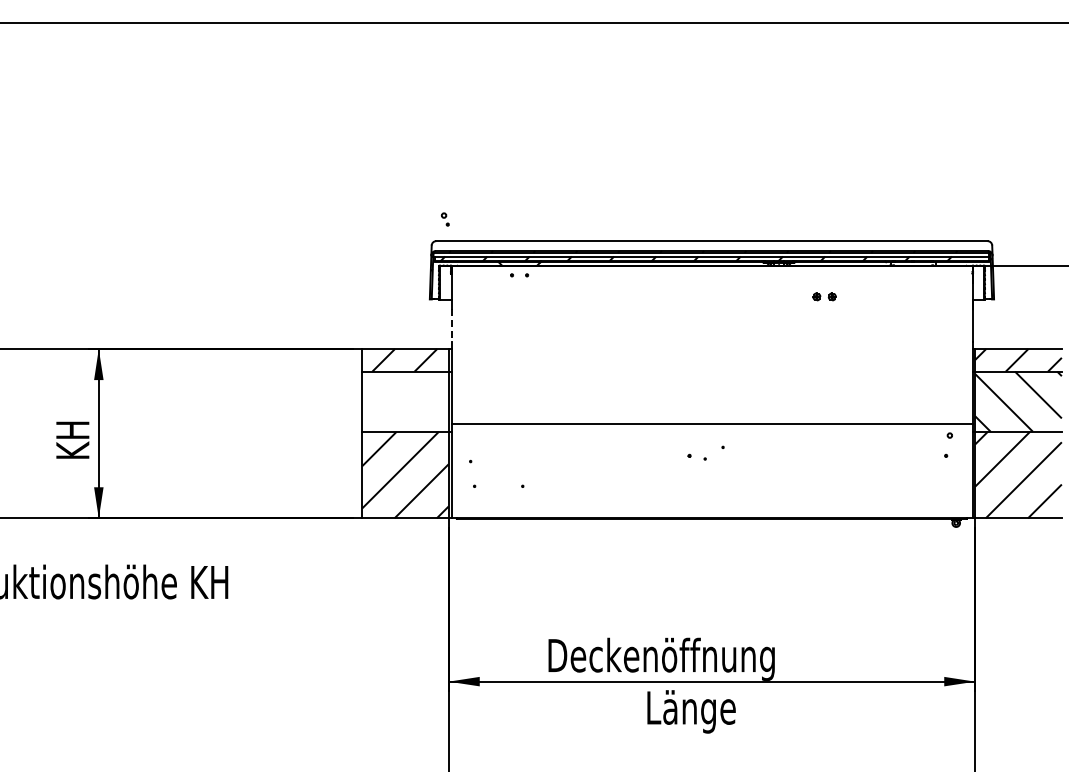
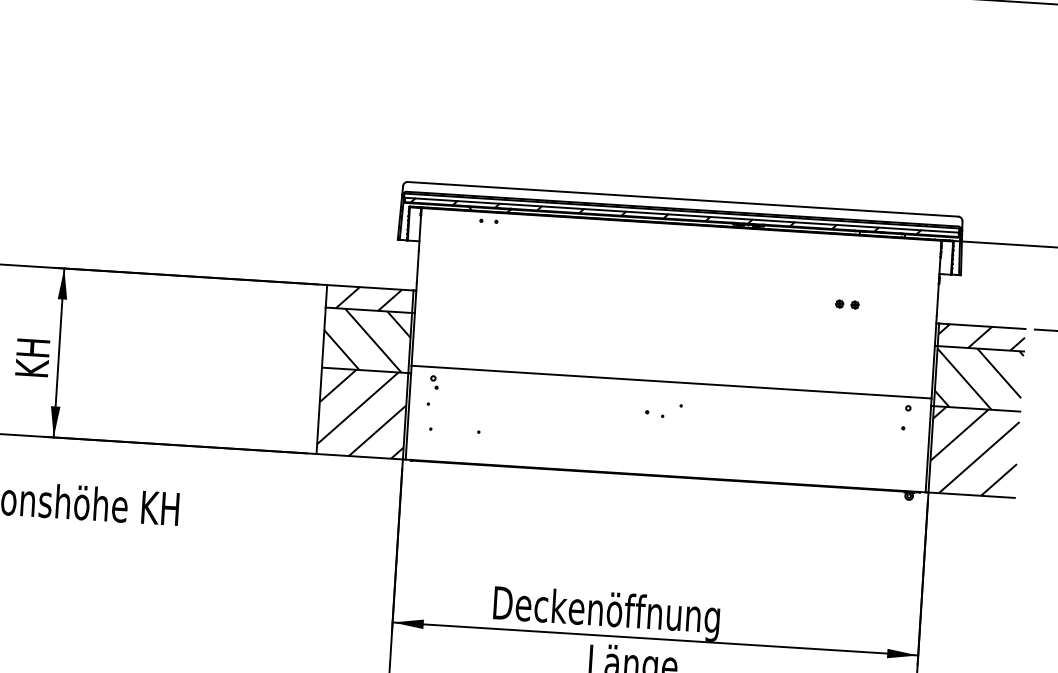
part: (445, 219) -> (434, 382), moved
part: (824, 296) -> (847, 304), moved
line: (451, 326) -> (417, 268), dashed -> solid
hatch: (405, 401) -> (367, 340), added

